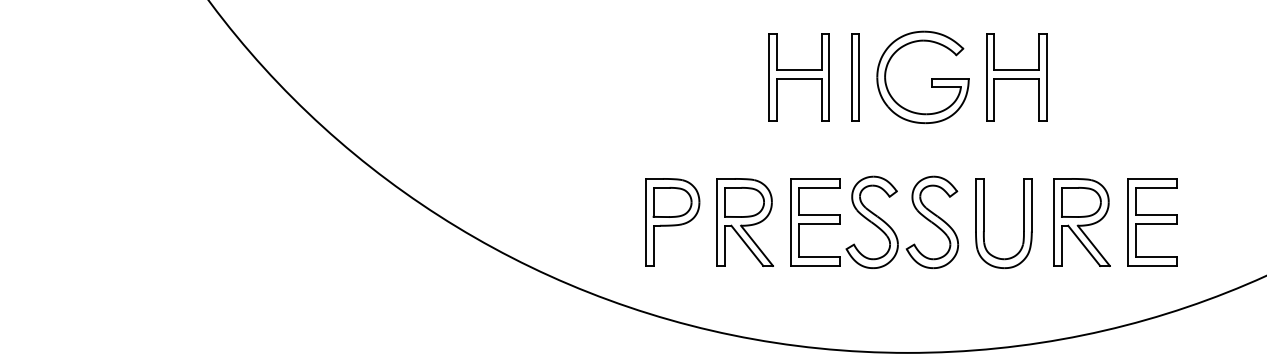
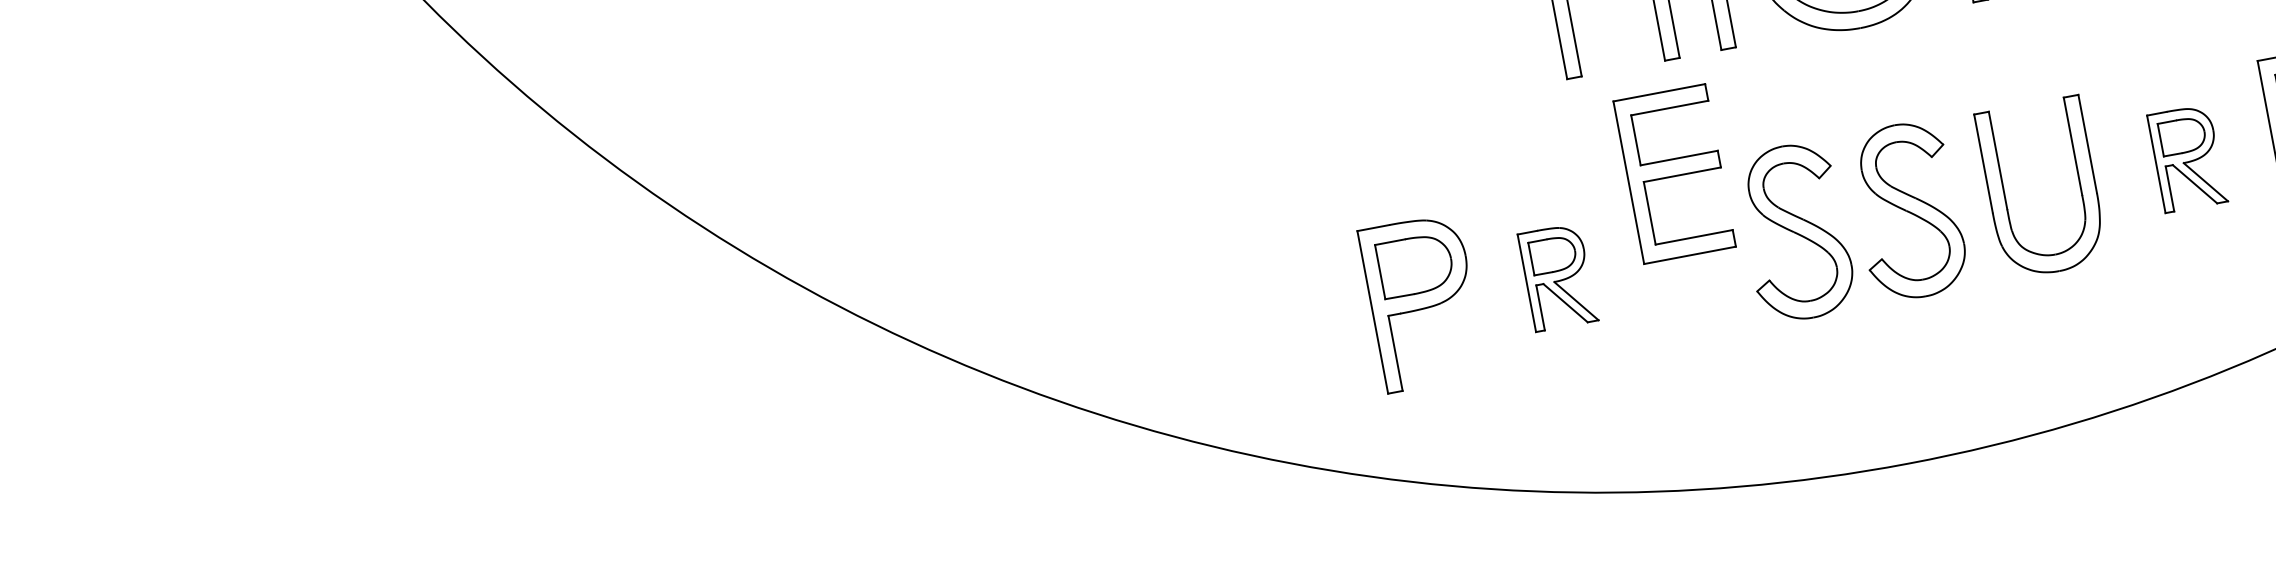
part: (744, 222) -> (1557, 277), size x0.6
part: (815, 222) -> (1674, 174), moved
part: (1081, 222) -> (2186, 158), size x0.6

